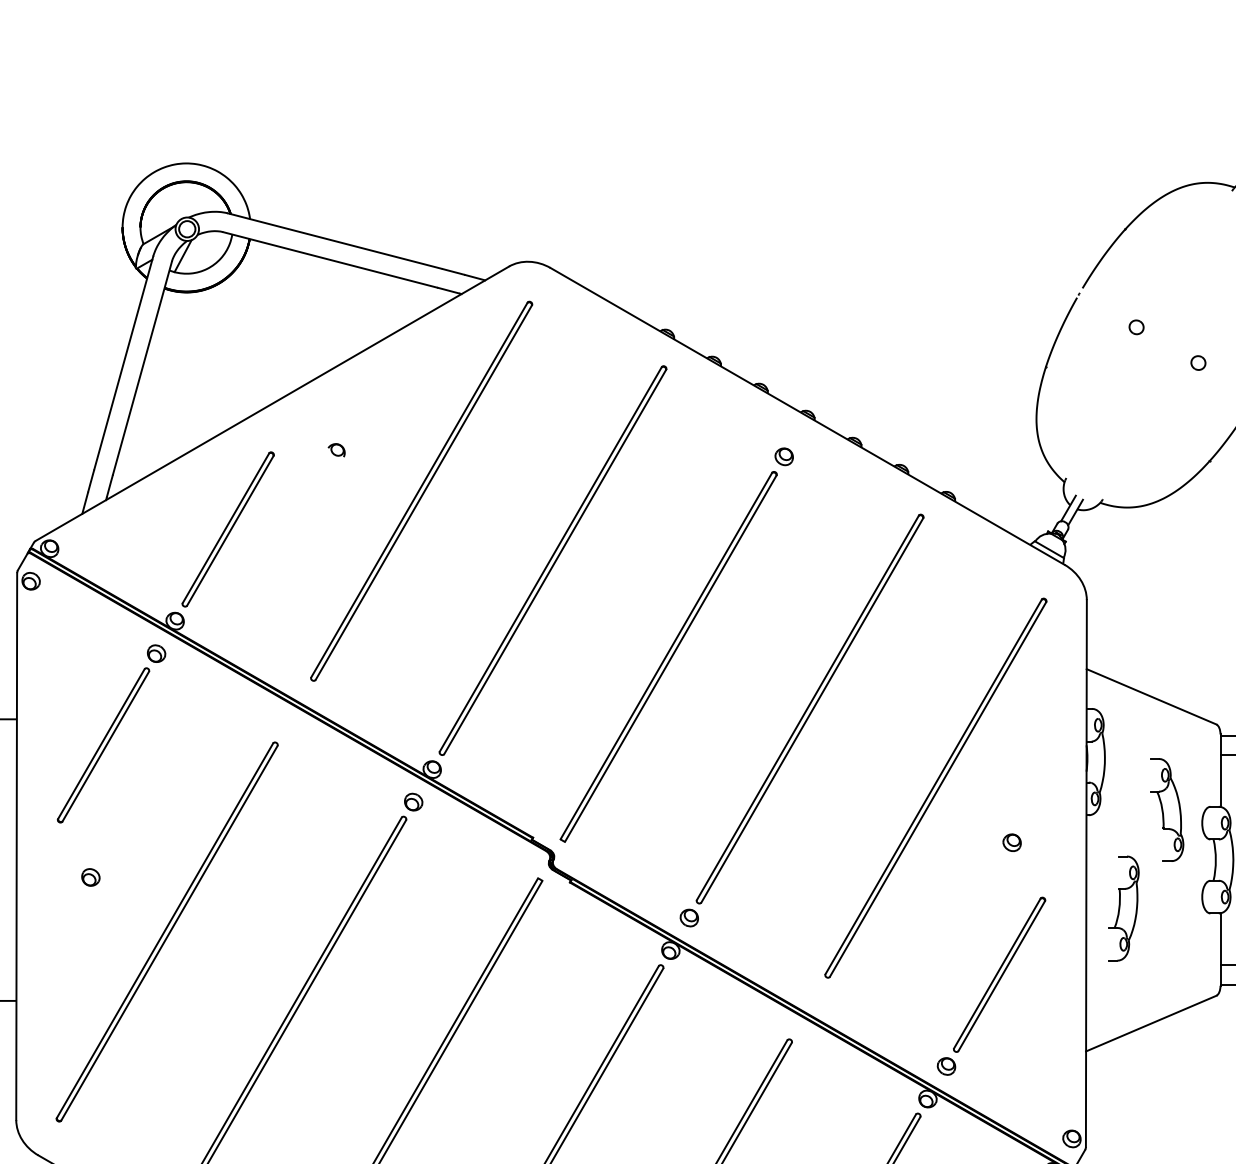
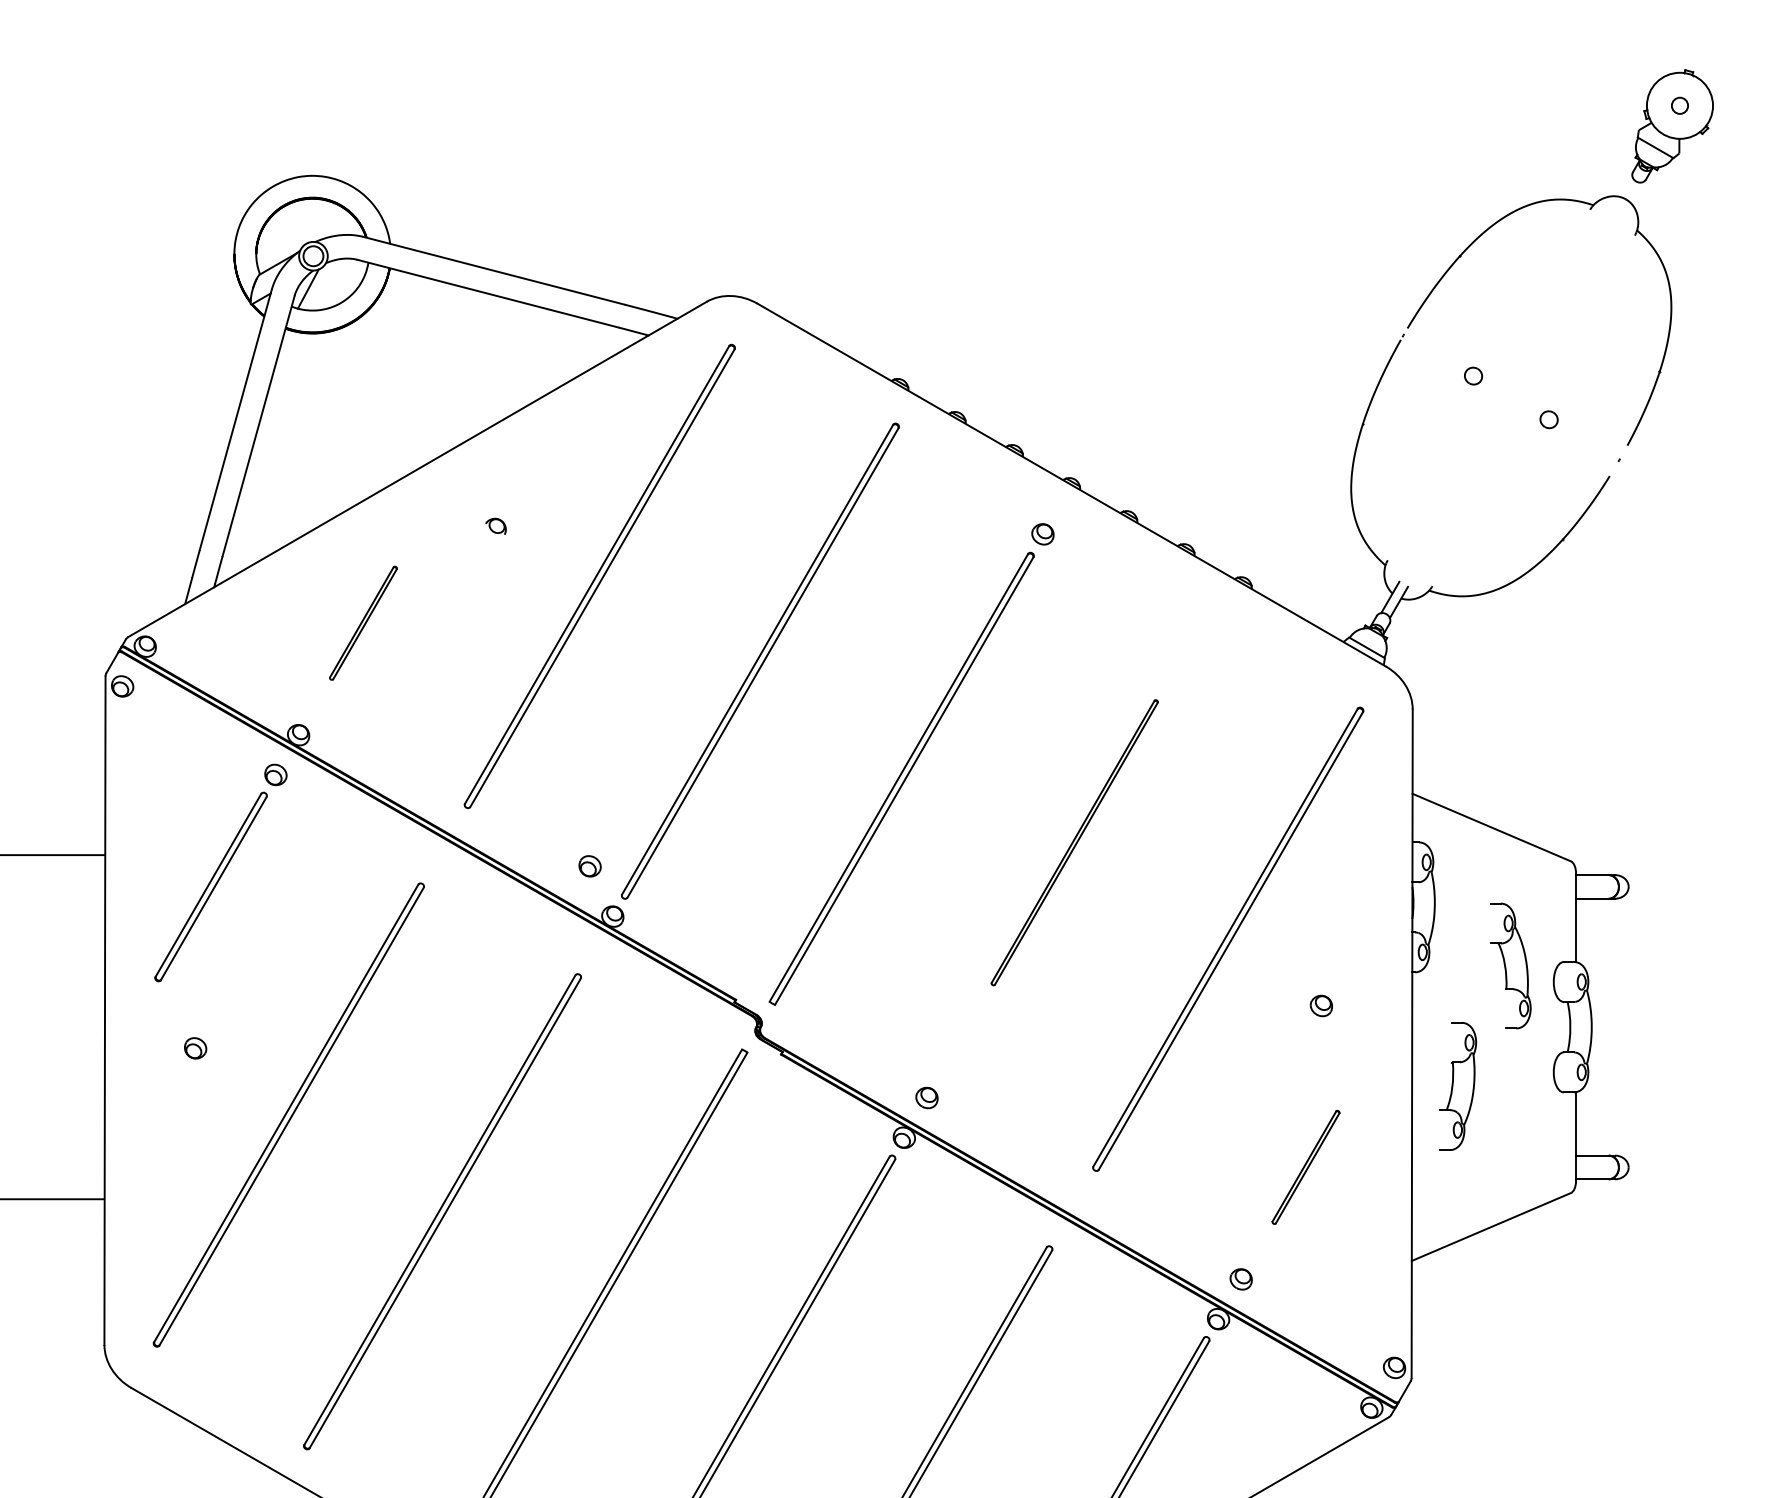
part: (228, 529) -> (363, 623), size x0.6
part: (810, 708) -> (1074, 842), size x0.6
part: (413, 802) -> (589, 866), moved
part: (999, 974) -> (1305, 1167), size x0.6

